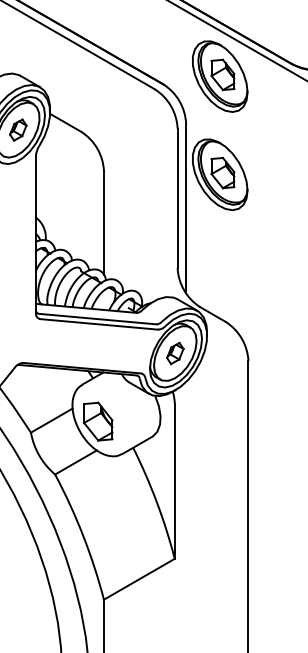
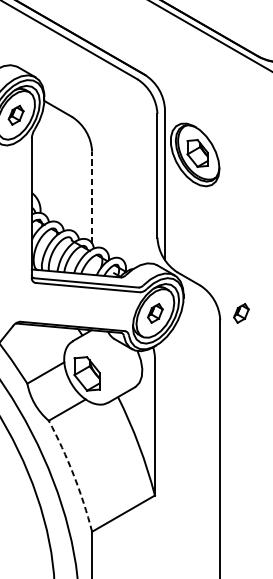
part: (220, 76) -> (195, 67), removed
line: (103, 222) -> (91, 197), solid -> dashed
part: (272, 353) -> (241, 313), added
arc: (83, 535) -> (73, 474), solid -> dashed

